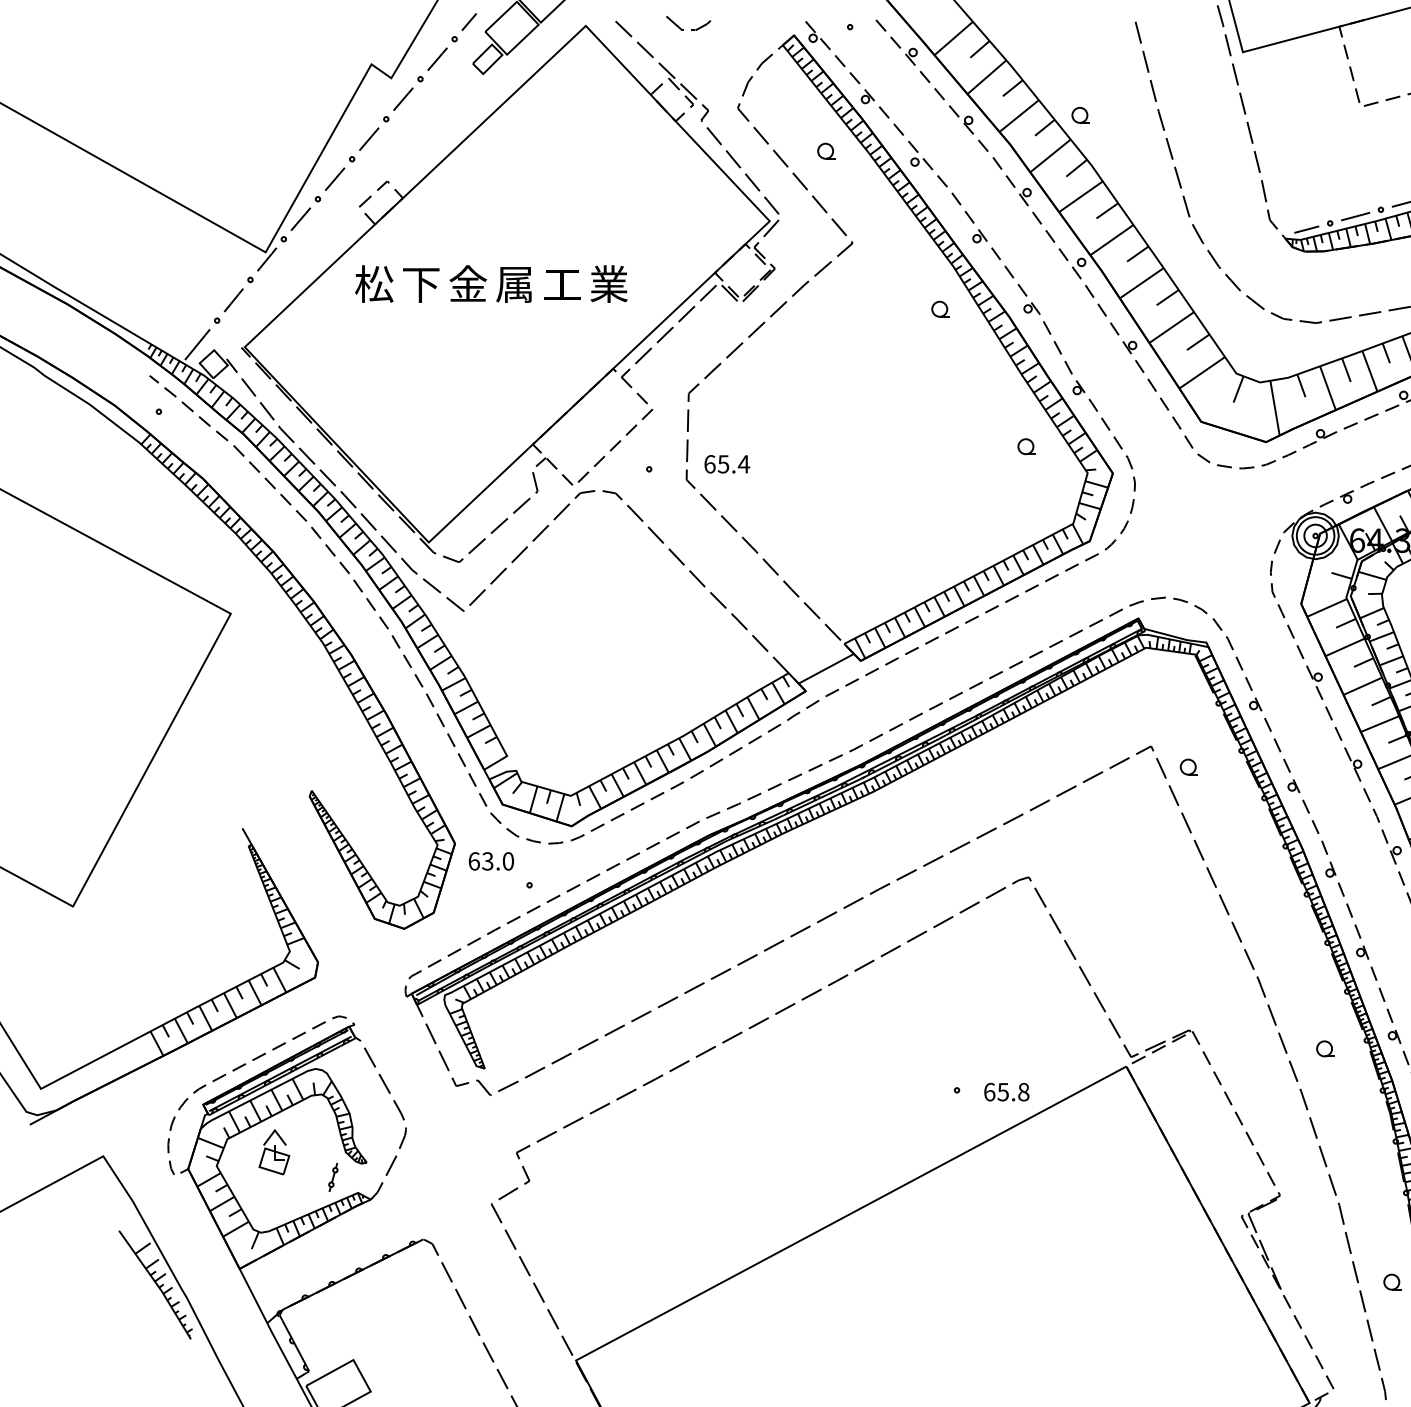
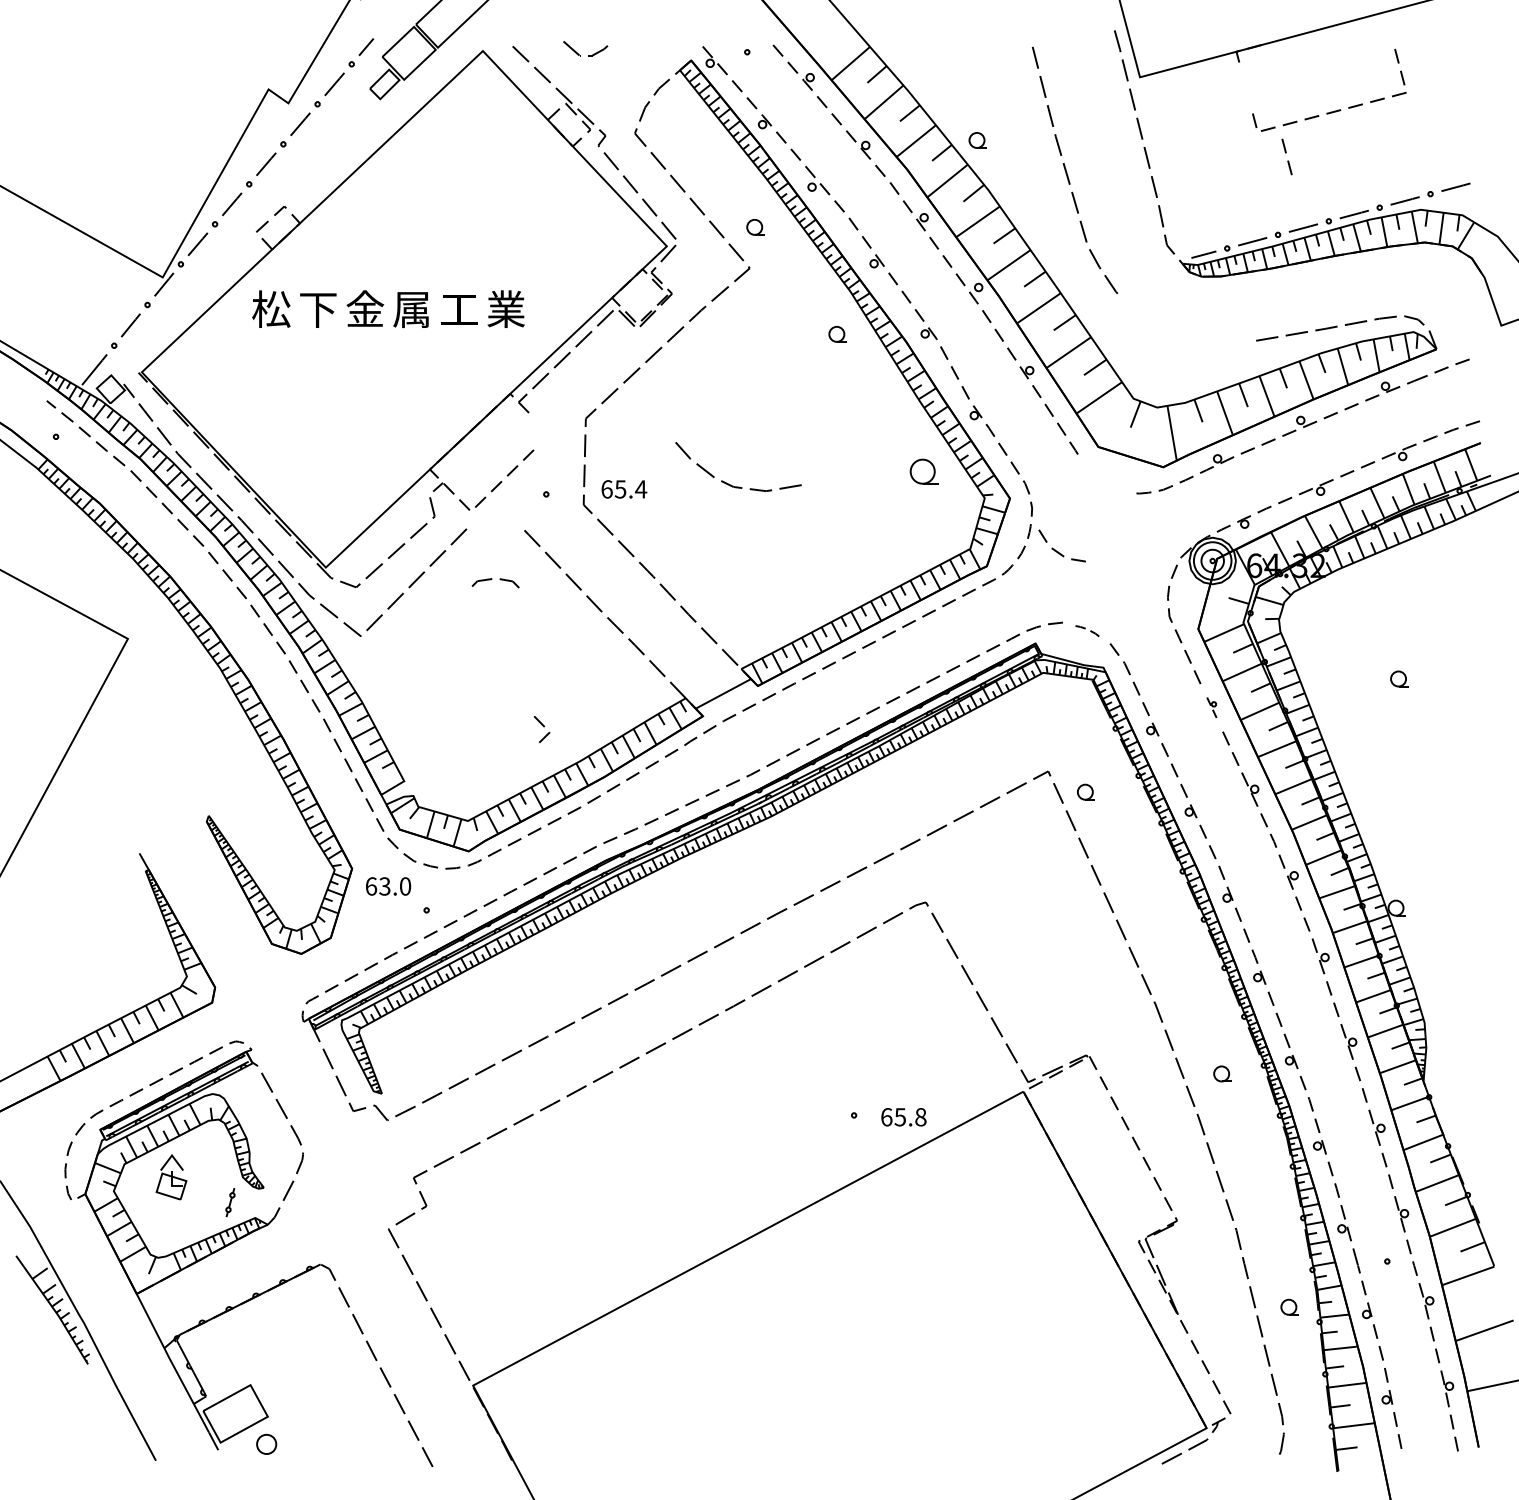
part: (1348, 62) -> (1286, 156), moved
part: (826, 151) -> (755, 227), moved
part: (1281, 316) -> (731, 484), moved
part: (645, 406) -> (542, 729), moved
part: (1026, 446) -> (923, 471), size x1.6
part: (1204, 457) -> (1058, 551), moved
part: (598, 495) -> (495, 583), moved
part: (1190, 606) -> (1087, 631), size x0.7
part: (1314, 682) -> (1211, 707), size x0.6

